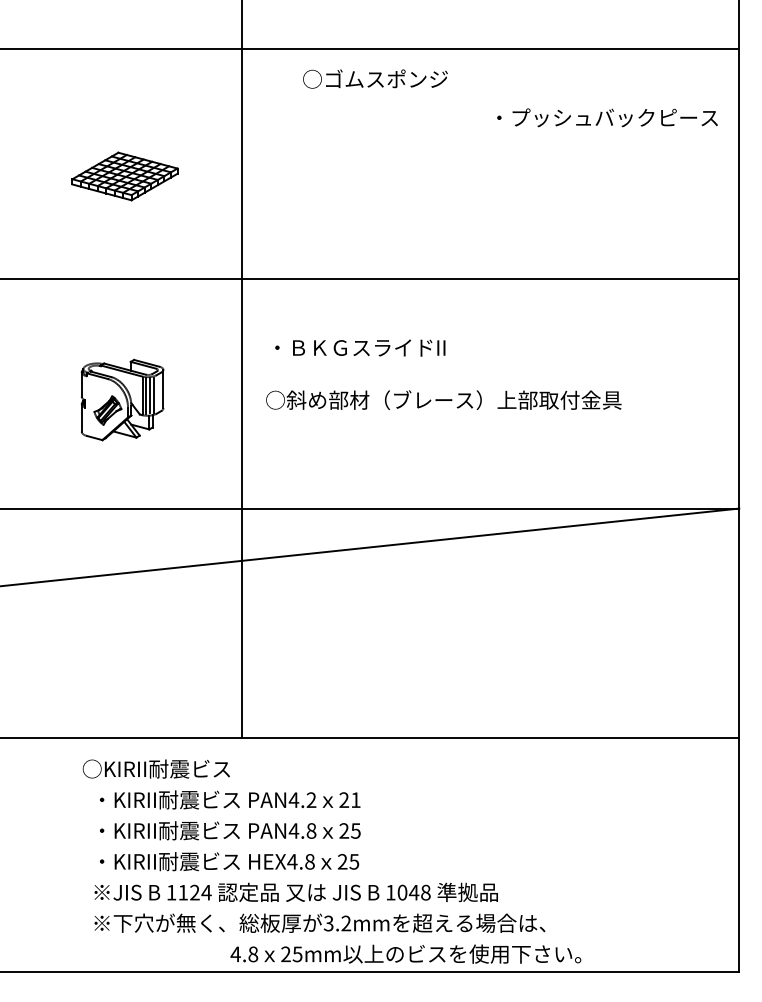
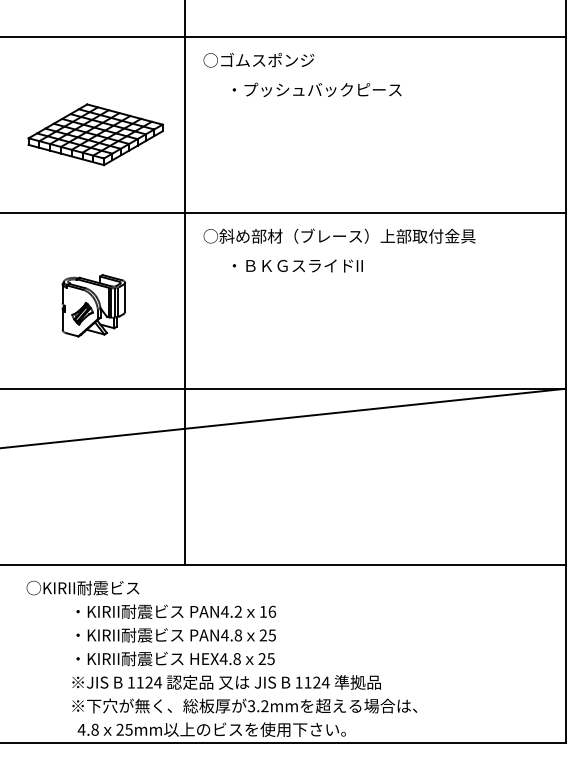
text: (375, 78) -> (258, 59), moved
text: (607, 117) -> (317, 89), moved
part: (124, 176) -> (95, 134), size x1.67
text: (360, 347) -> (298, 265), moved
text: (443, 399) -> (339, 235), moved
text: (155, 768) -> (82, 587), moved
text: (349, 800) -> (267, 612), 21 -> 16
text: (414, 892) -> (317, 682), 1048 -> 1124
text: (405, 953) -> (211, 729), moved

